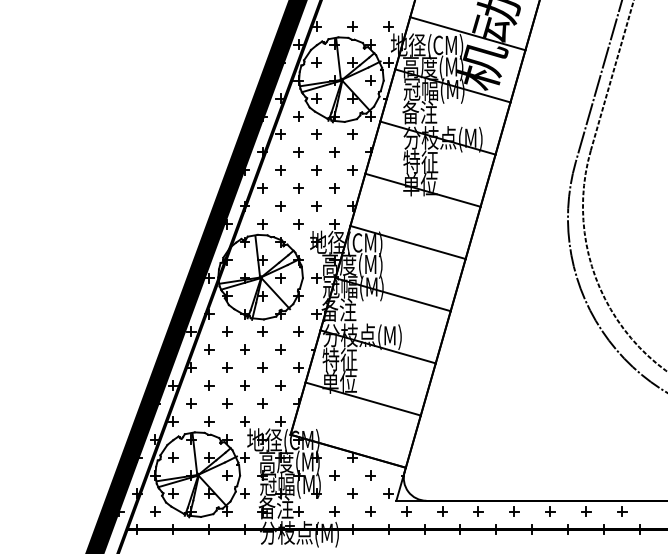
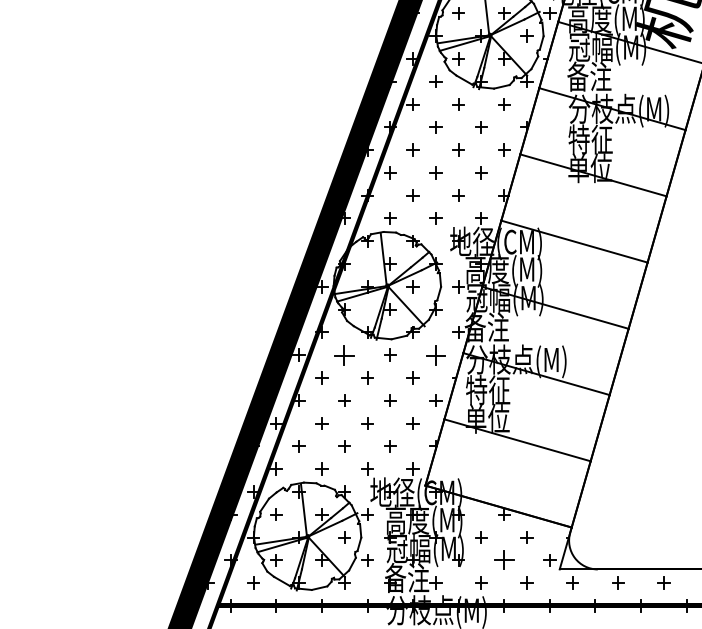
part: (227, 331) -> (345, 354), size x1.6
part: (298, 331) -> (435, 354), size x1.6
part: (352, 493) -> (503, 560), size x1.6

